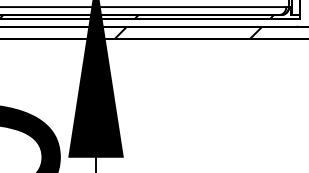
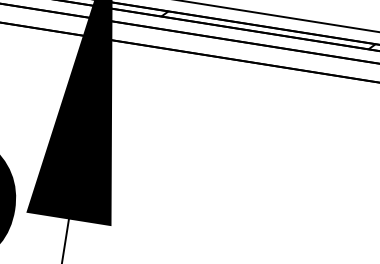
hatch: (187, 33) -> (239, 51), removed

